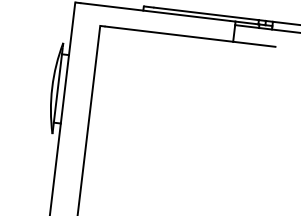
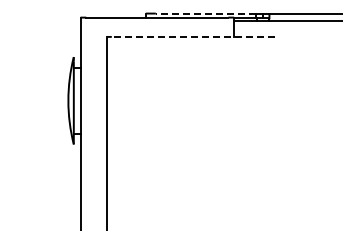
line: (206, 13) -> (205, 13), solid -> dashed
line: (189, 36) -> (192, 36), solid -> dashed

